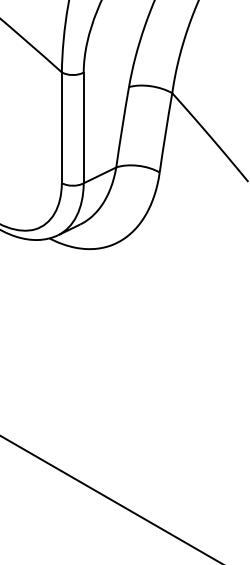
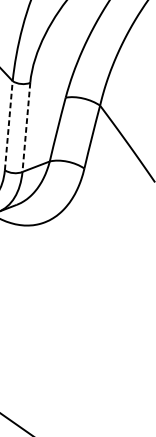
line: (61, 127) -> (8, 125), solid -> dashed
line: (83, 128) -> (26, 127), solid -> dashed

